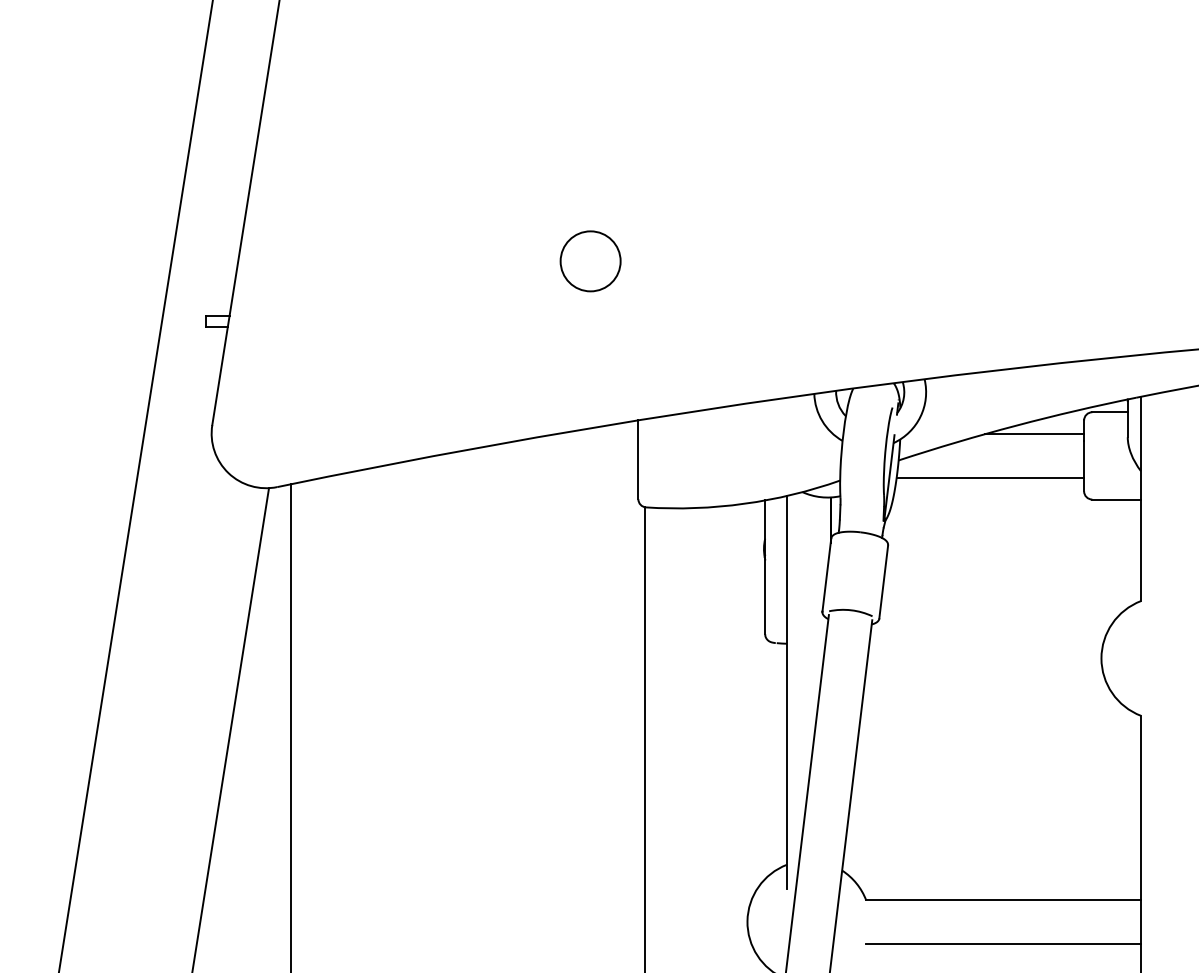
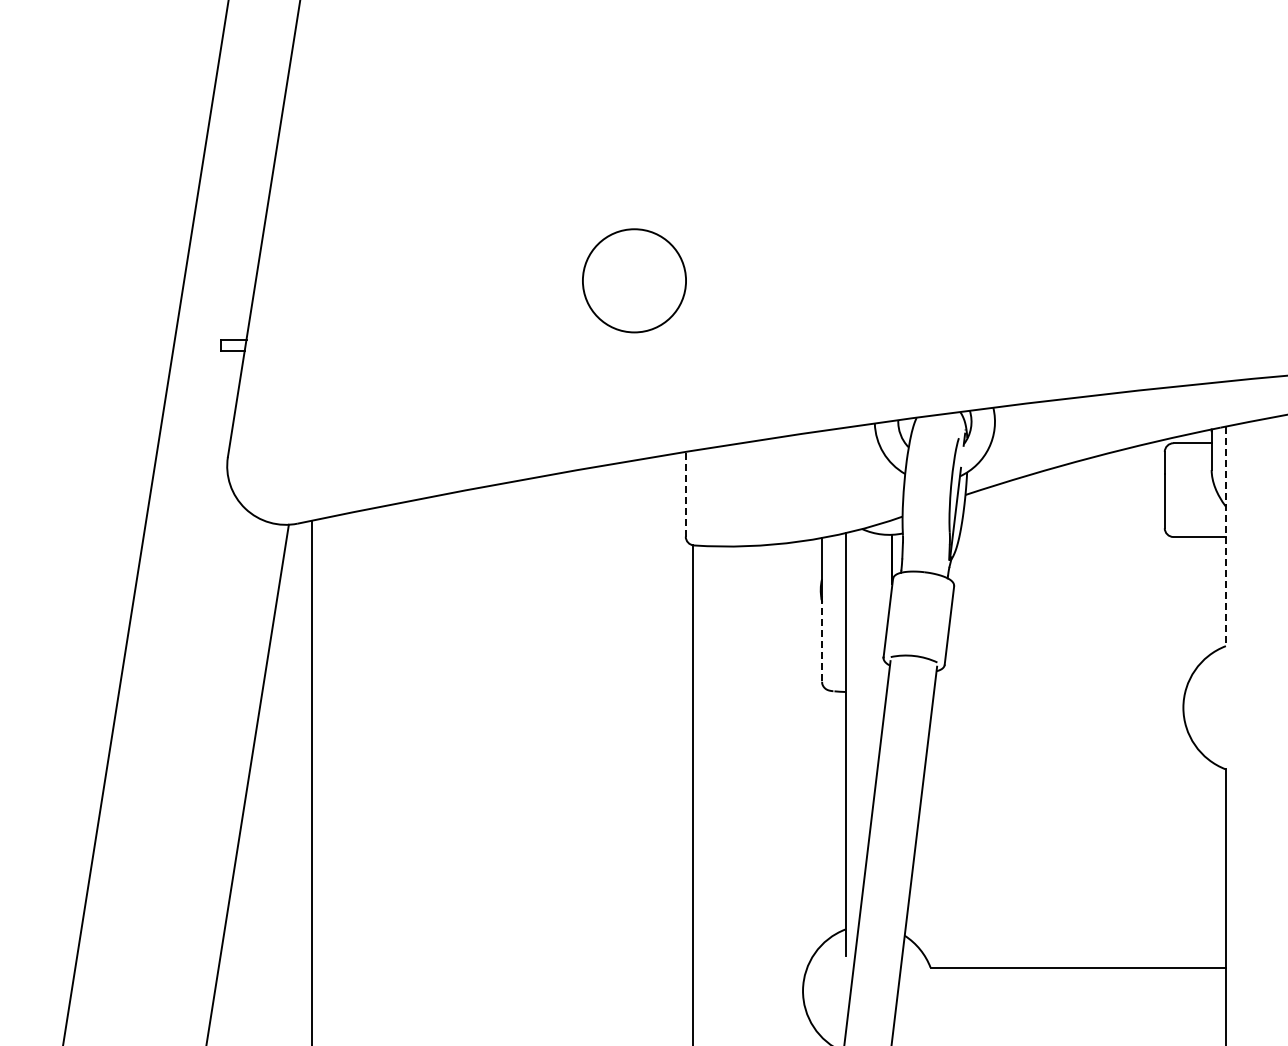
circle: (590, 261) -> (634, 281), size x1.6
line: (1034, 433) -> (1111, 466), removed
line: (638, 459) -> (685, 493), solid -> dashed
line: (989, 477) -> (1063, 513), removed
line: (1140, 499) -> (1225, 536), solid -> dashed
line: (765, 595) -> (822, 640), solid -> dashed
line: (1002, 943) -> (1077, 1014), removed

